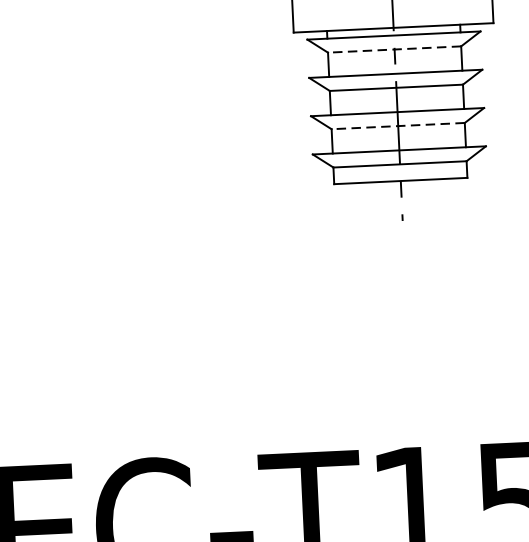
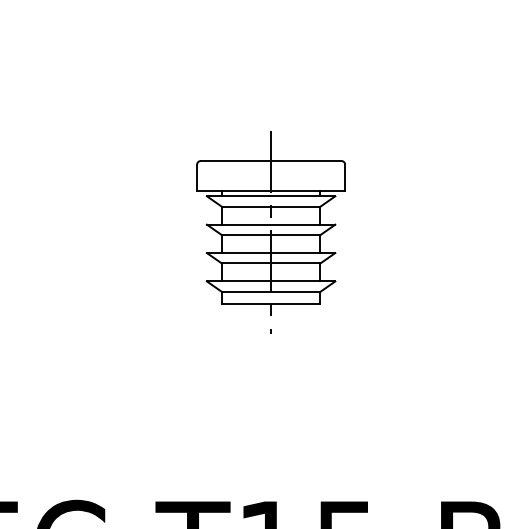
line: (393, 49) -> (270, 206), dashed -> solid
line: (397, 126) -> (270, 263), dashed -> solid

